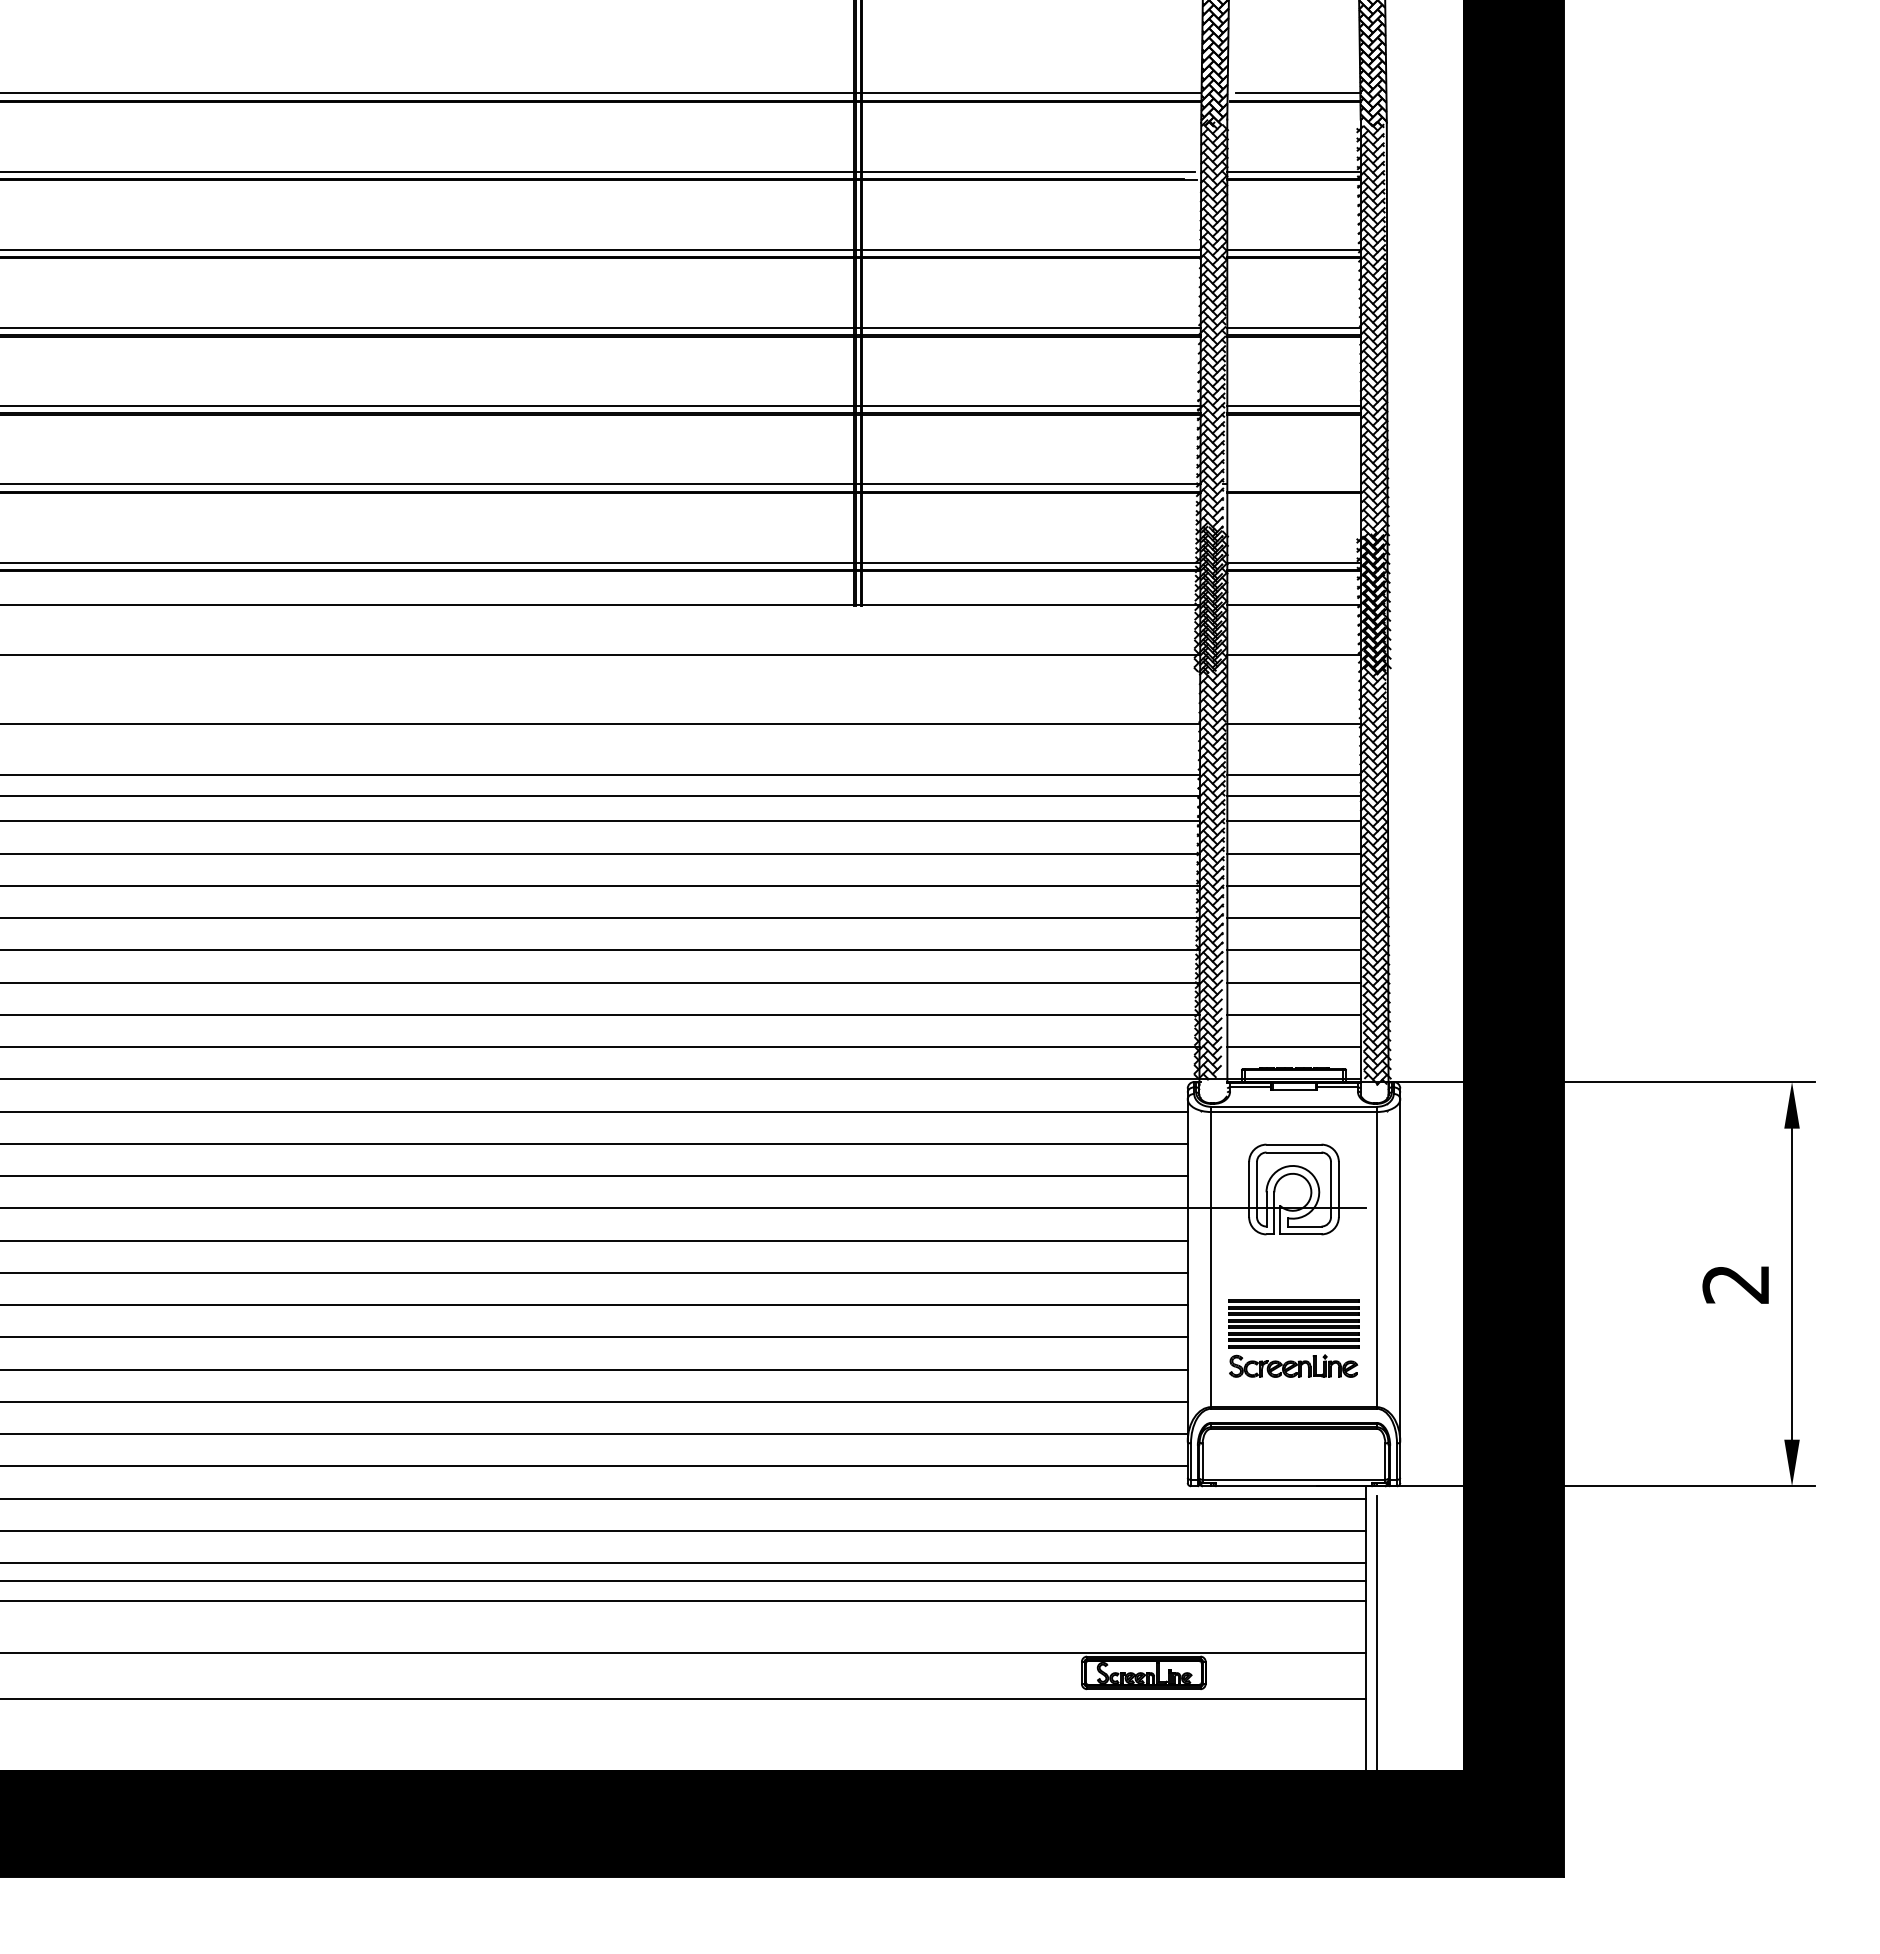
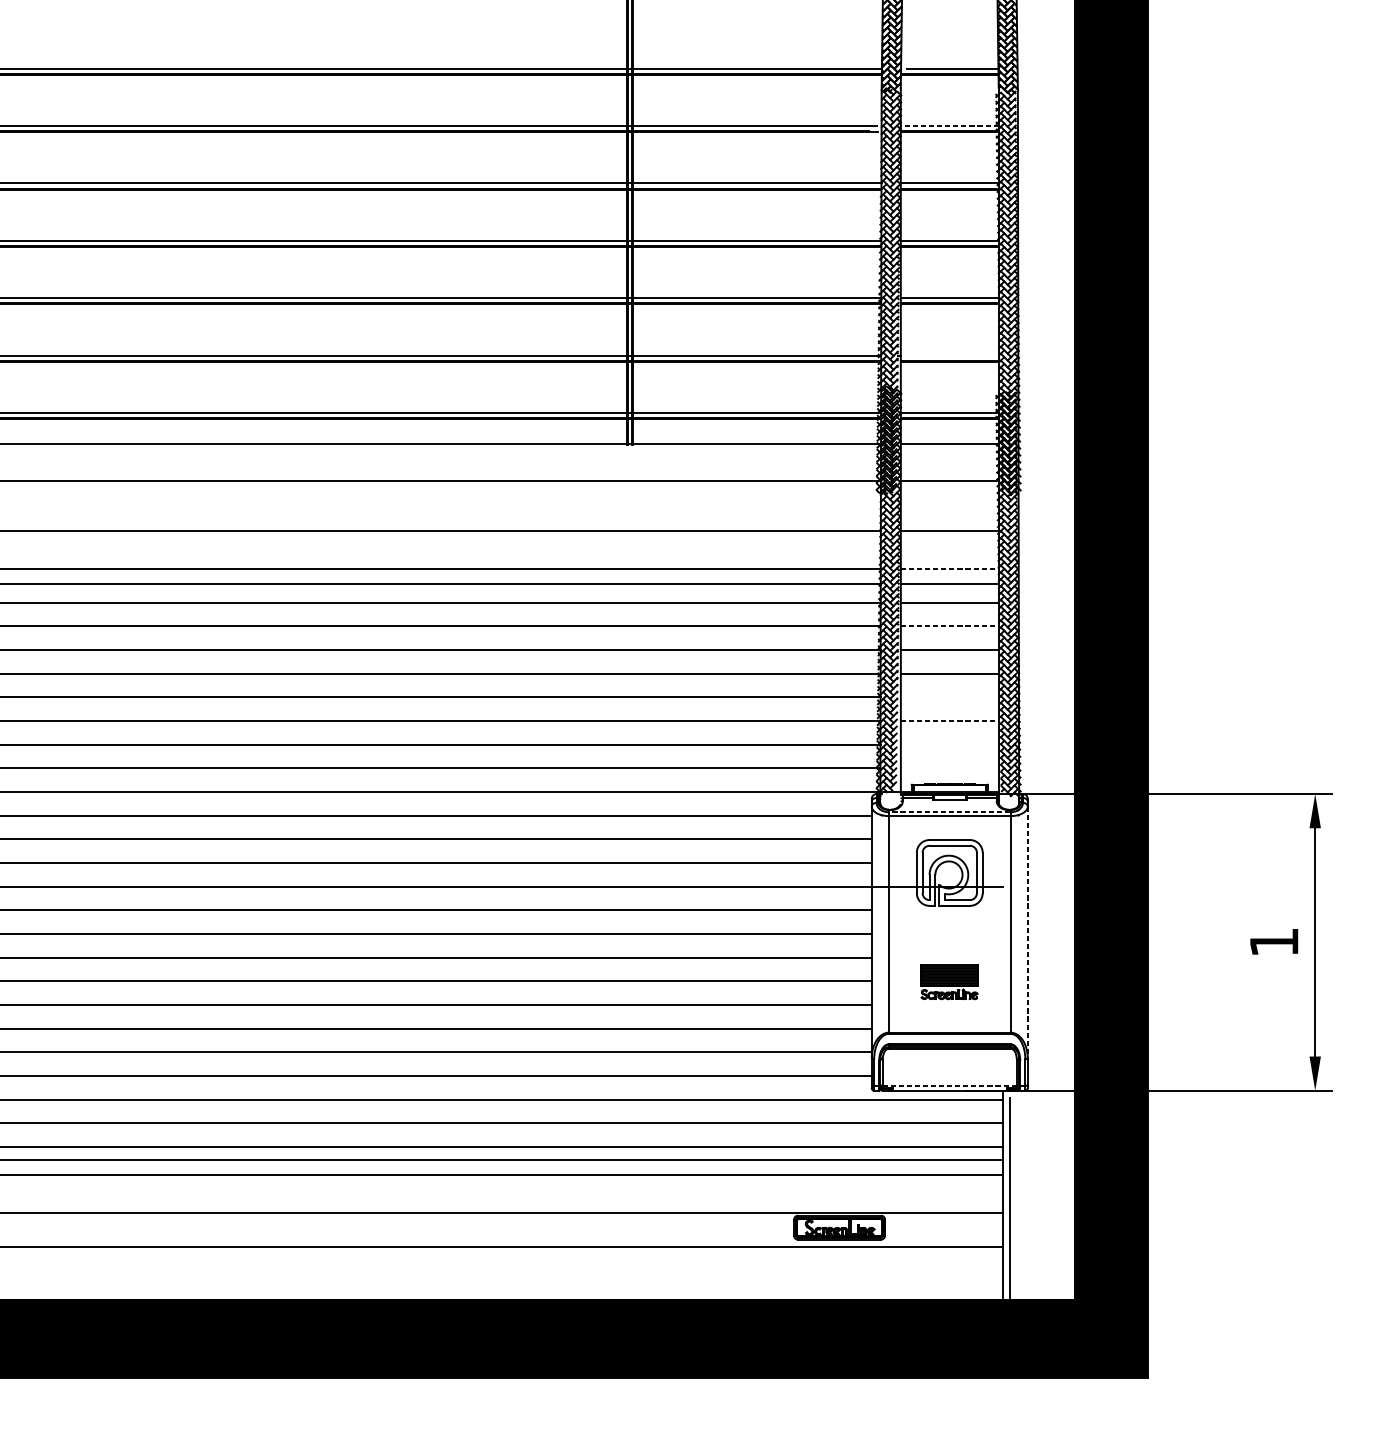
line: (1294, 171) -> (950, 125), solid -> dashed
line: (1294, 775) -> (950, 569), solid -> dashed
line: (1294, 853) -> (950, 626), solid -> dashed
line: (1293, 950) -> (949, 697), removed
line: (1294, 982) -> (950, 721), solid -> dashed
line: (1293, 1014) -> (949, 744), removed
line: (1293, 1047) -> (949, 768), removed
line: (1294, 1106) -> (950, 812), solid -> dashed
line: (1400, 1270) -> (1027, 932), solid -> dashed
text: (1735, 1284) -> (1273, 942), 2 -> 1
part: (1293, 1338) -> (949, 982), size x0.6
line: (1293, 1479) -> (949, 1085), solid -> dashed

